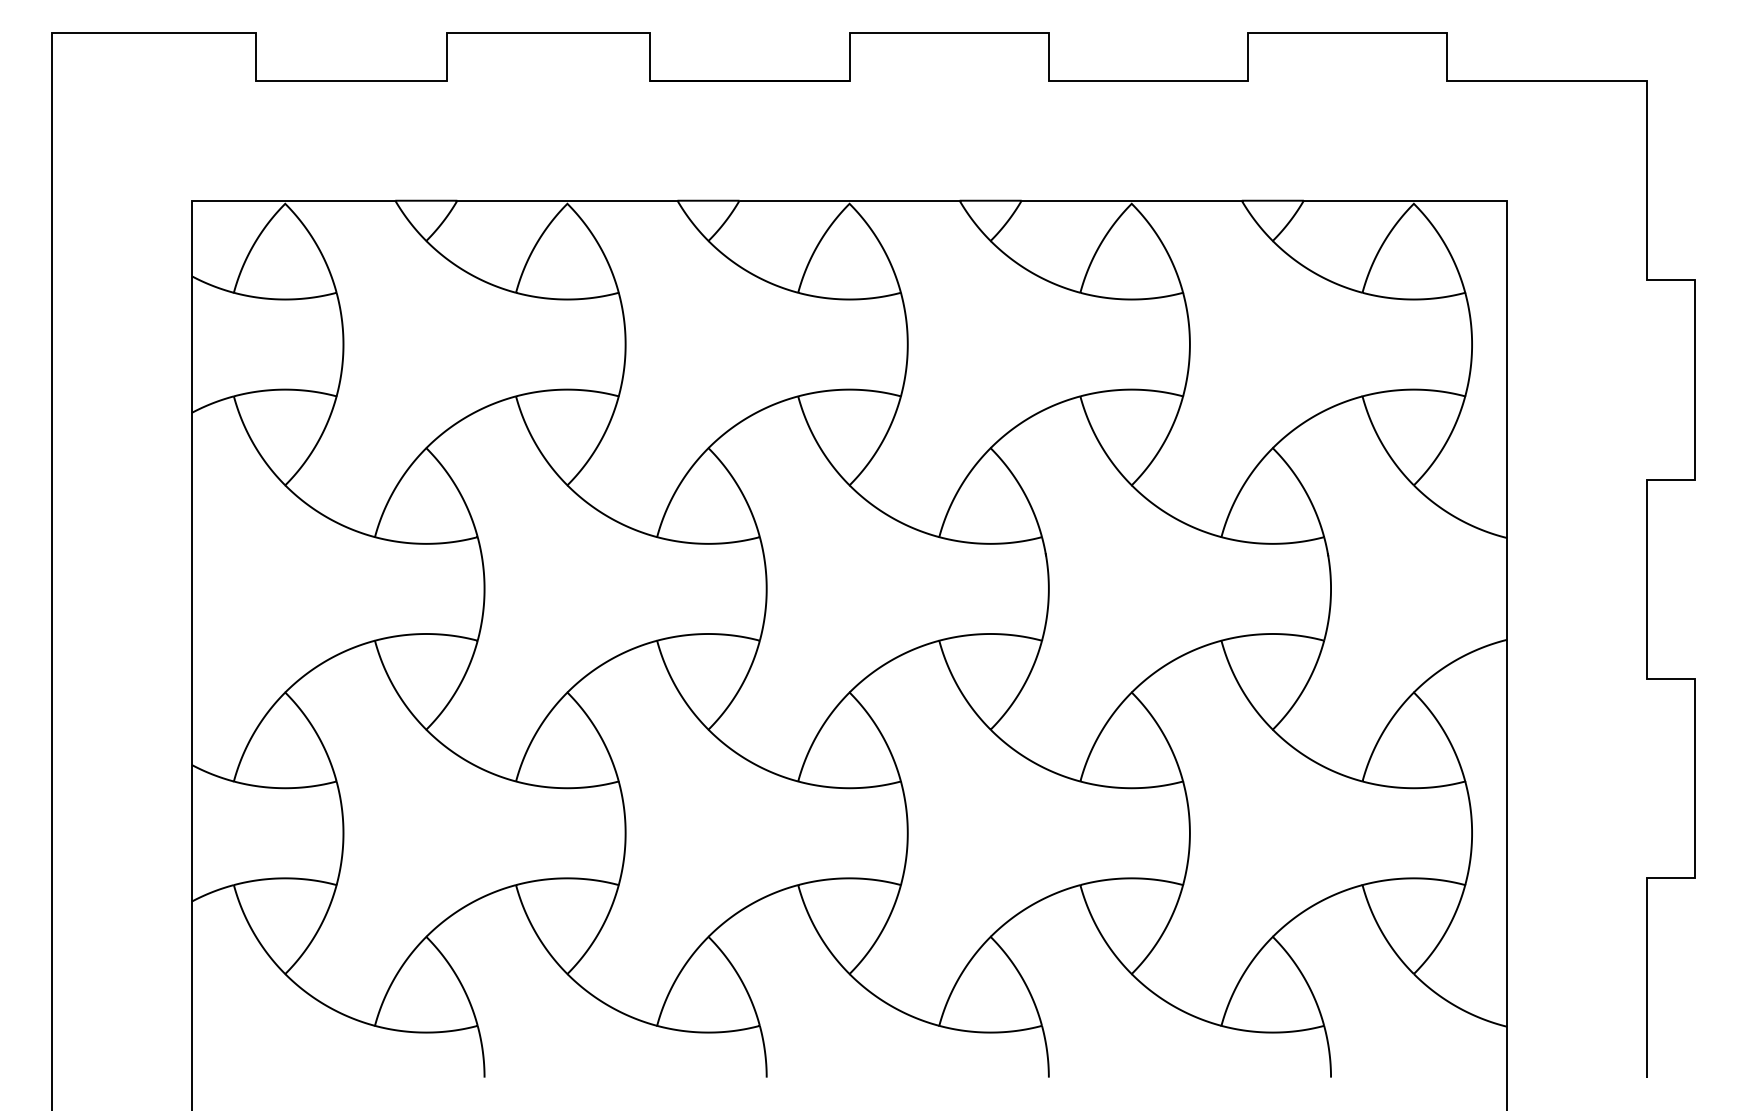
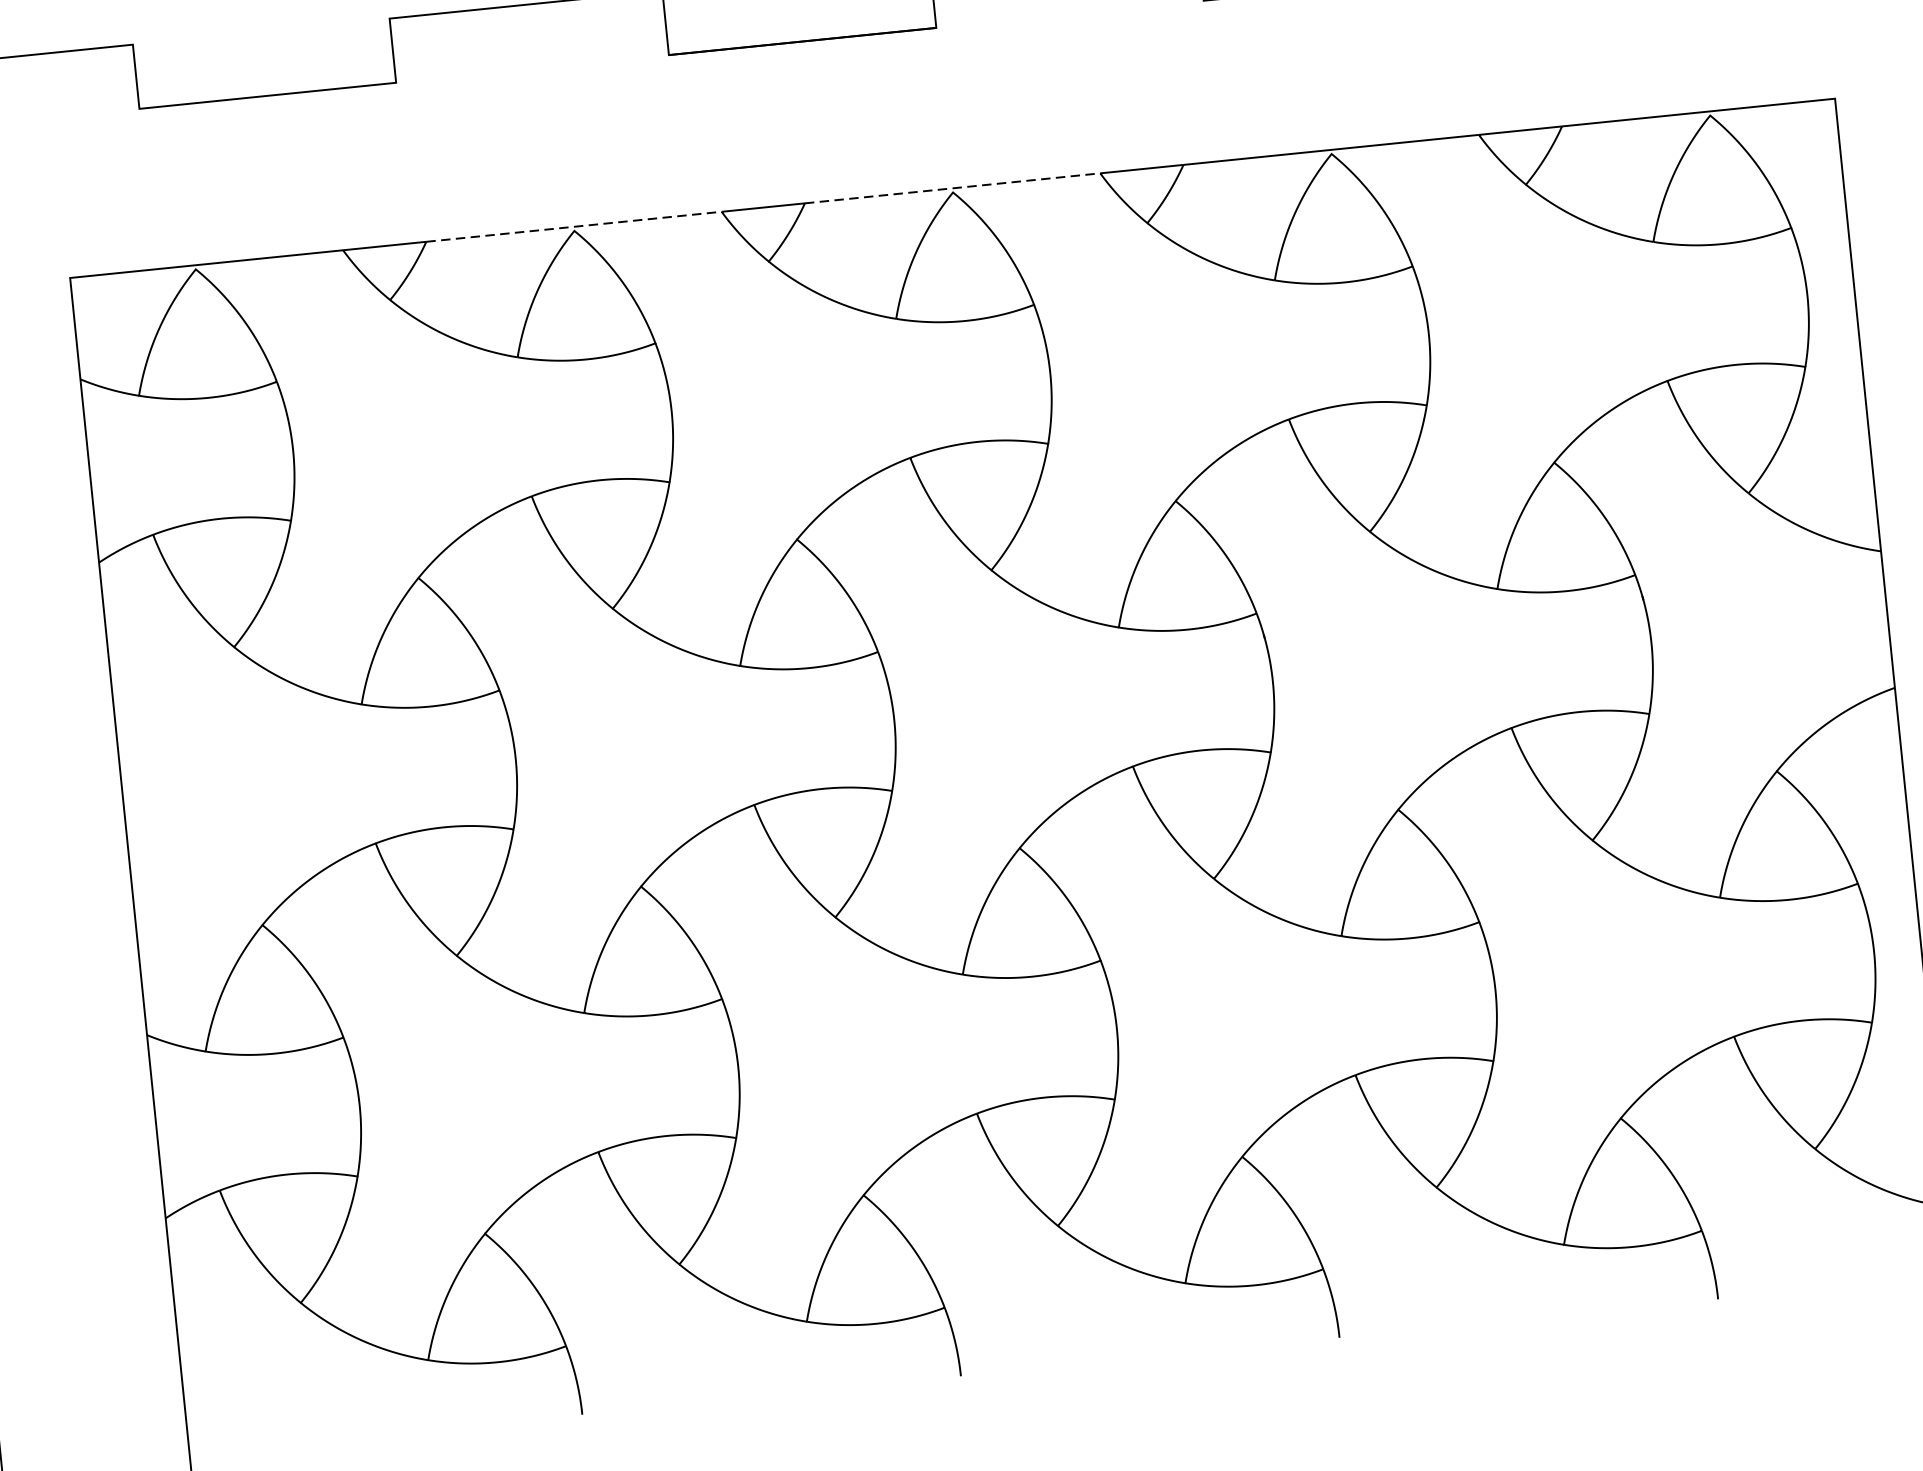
line: (567, 200) -> (574, 226), solid -> dashed
line: (850, 200) -> (953, 187), solid -> dashed

